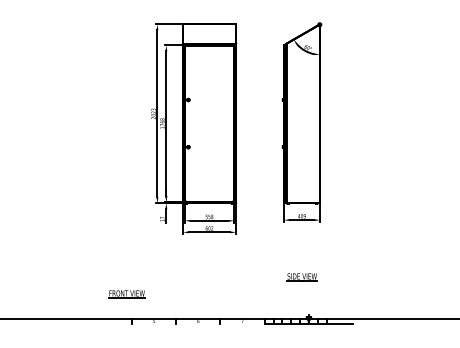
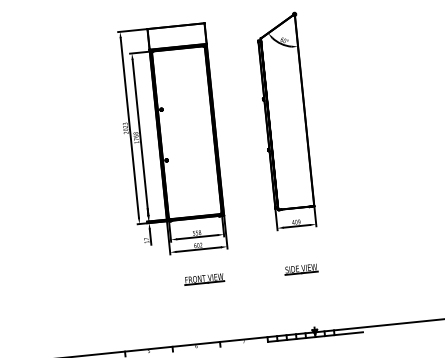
part: (301, 277) -> (300, 269), moved
part: (126, 294) -> (203, 279), moved

